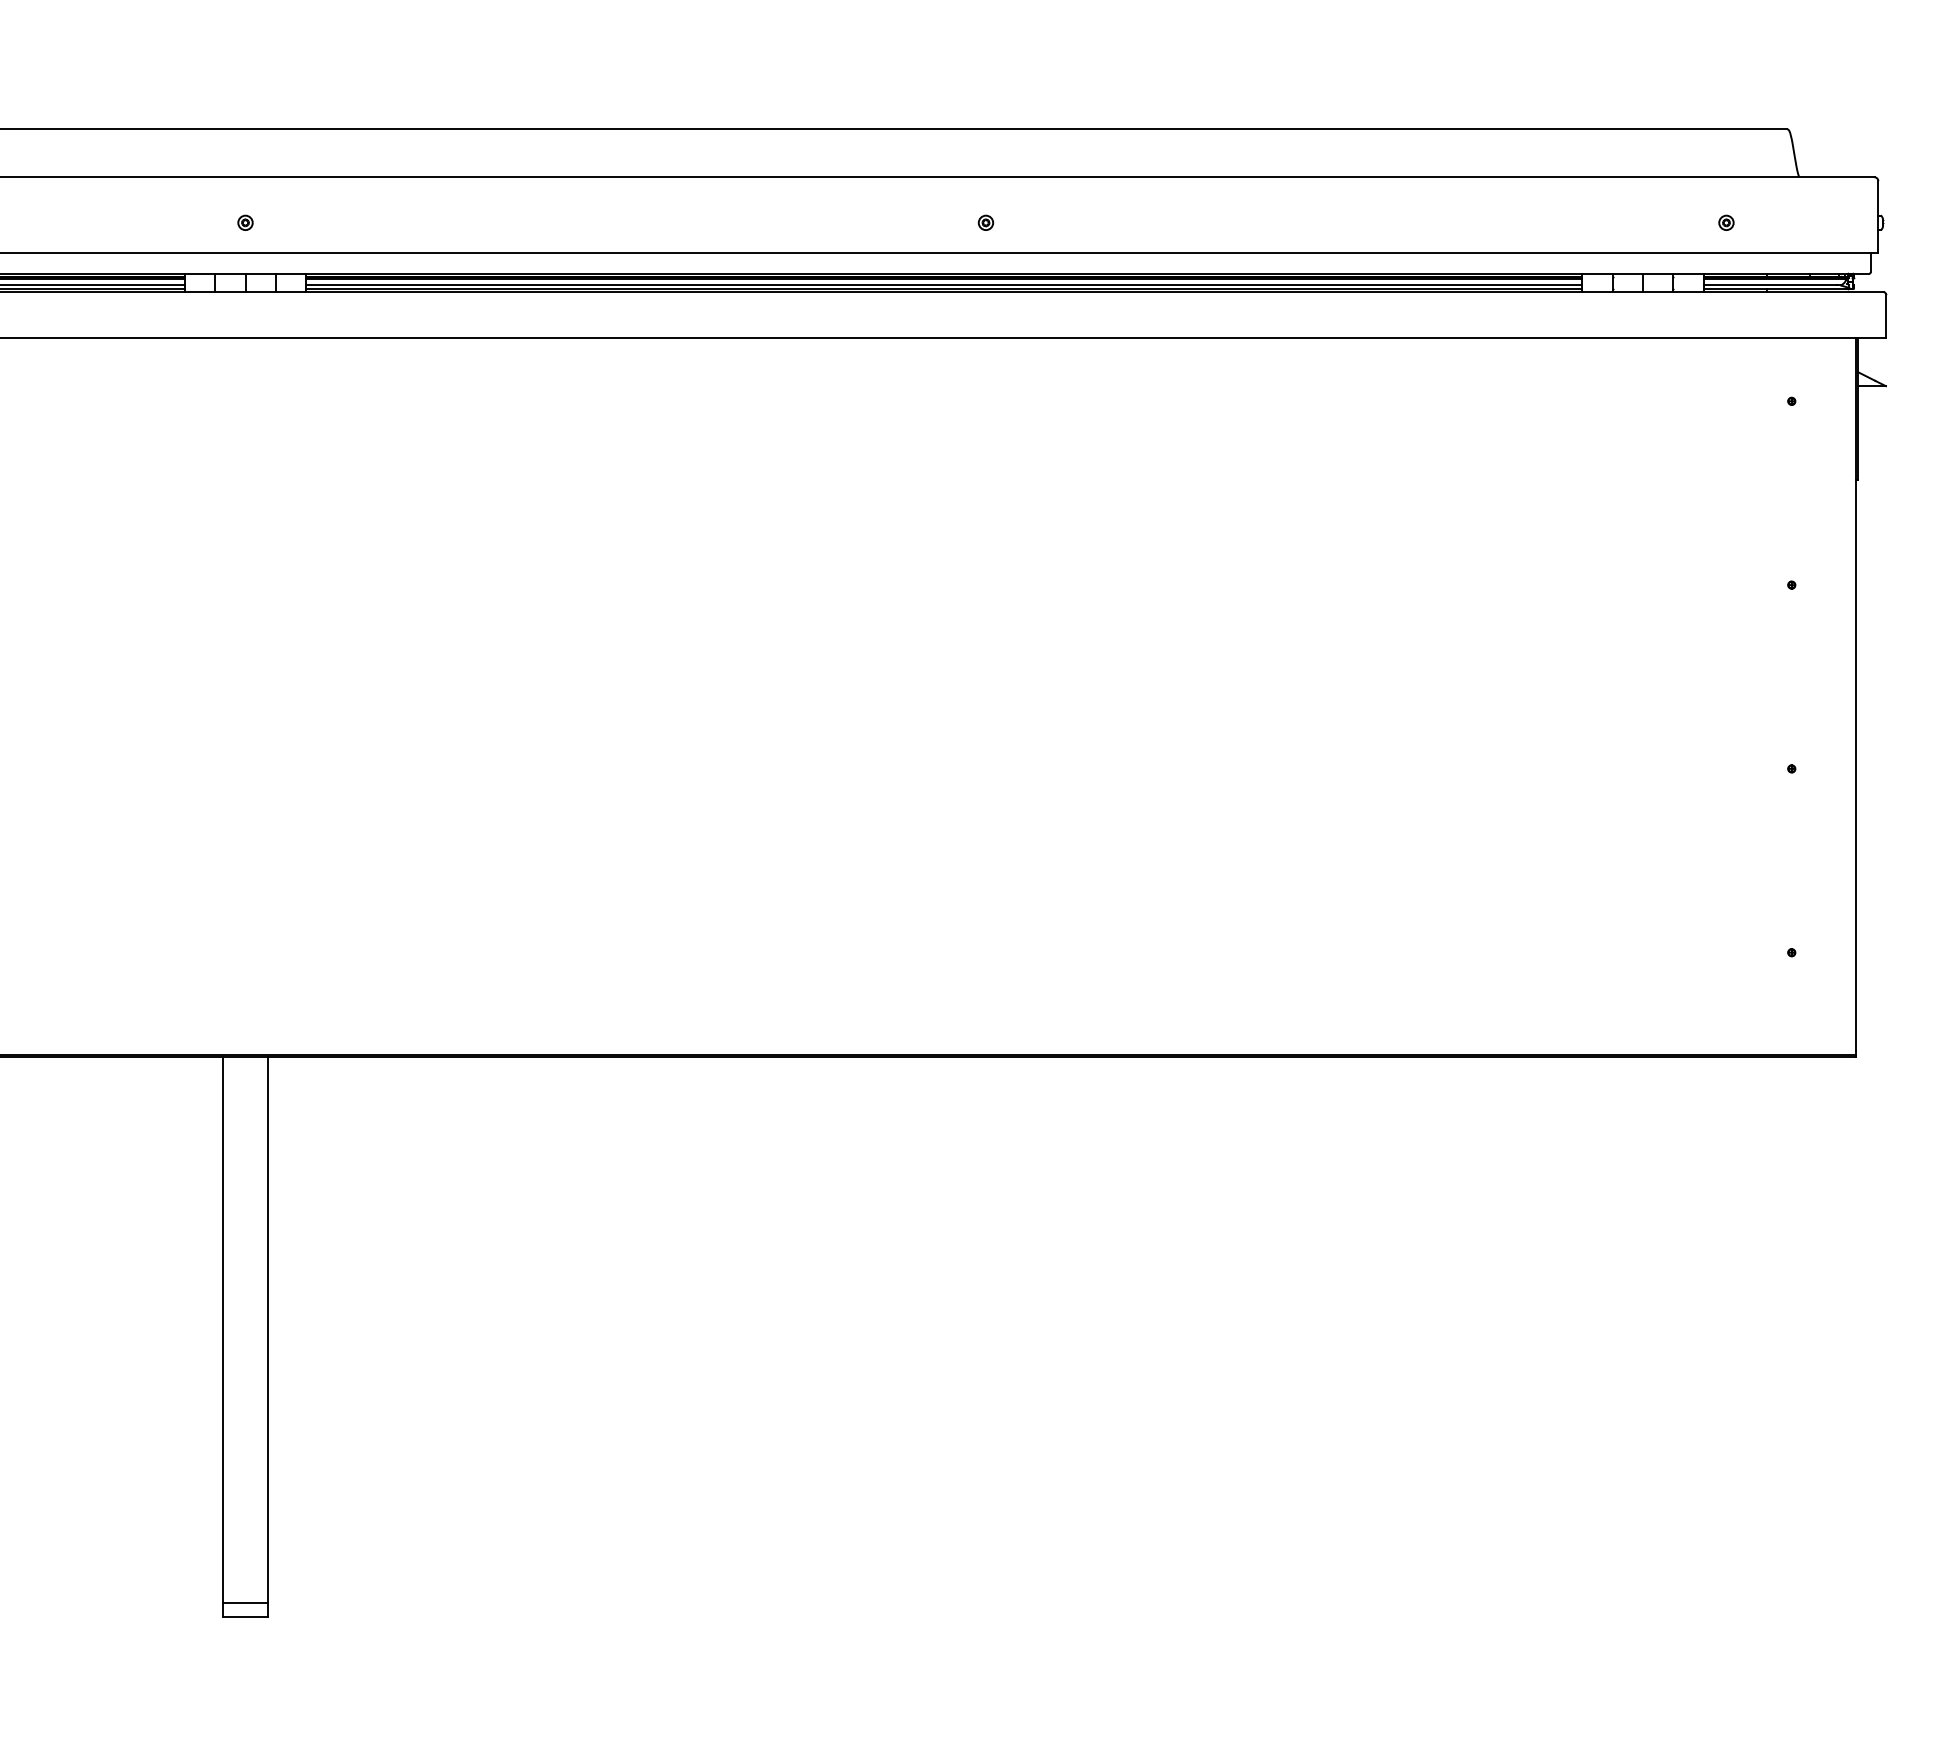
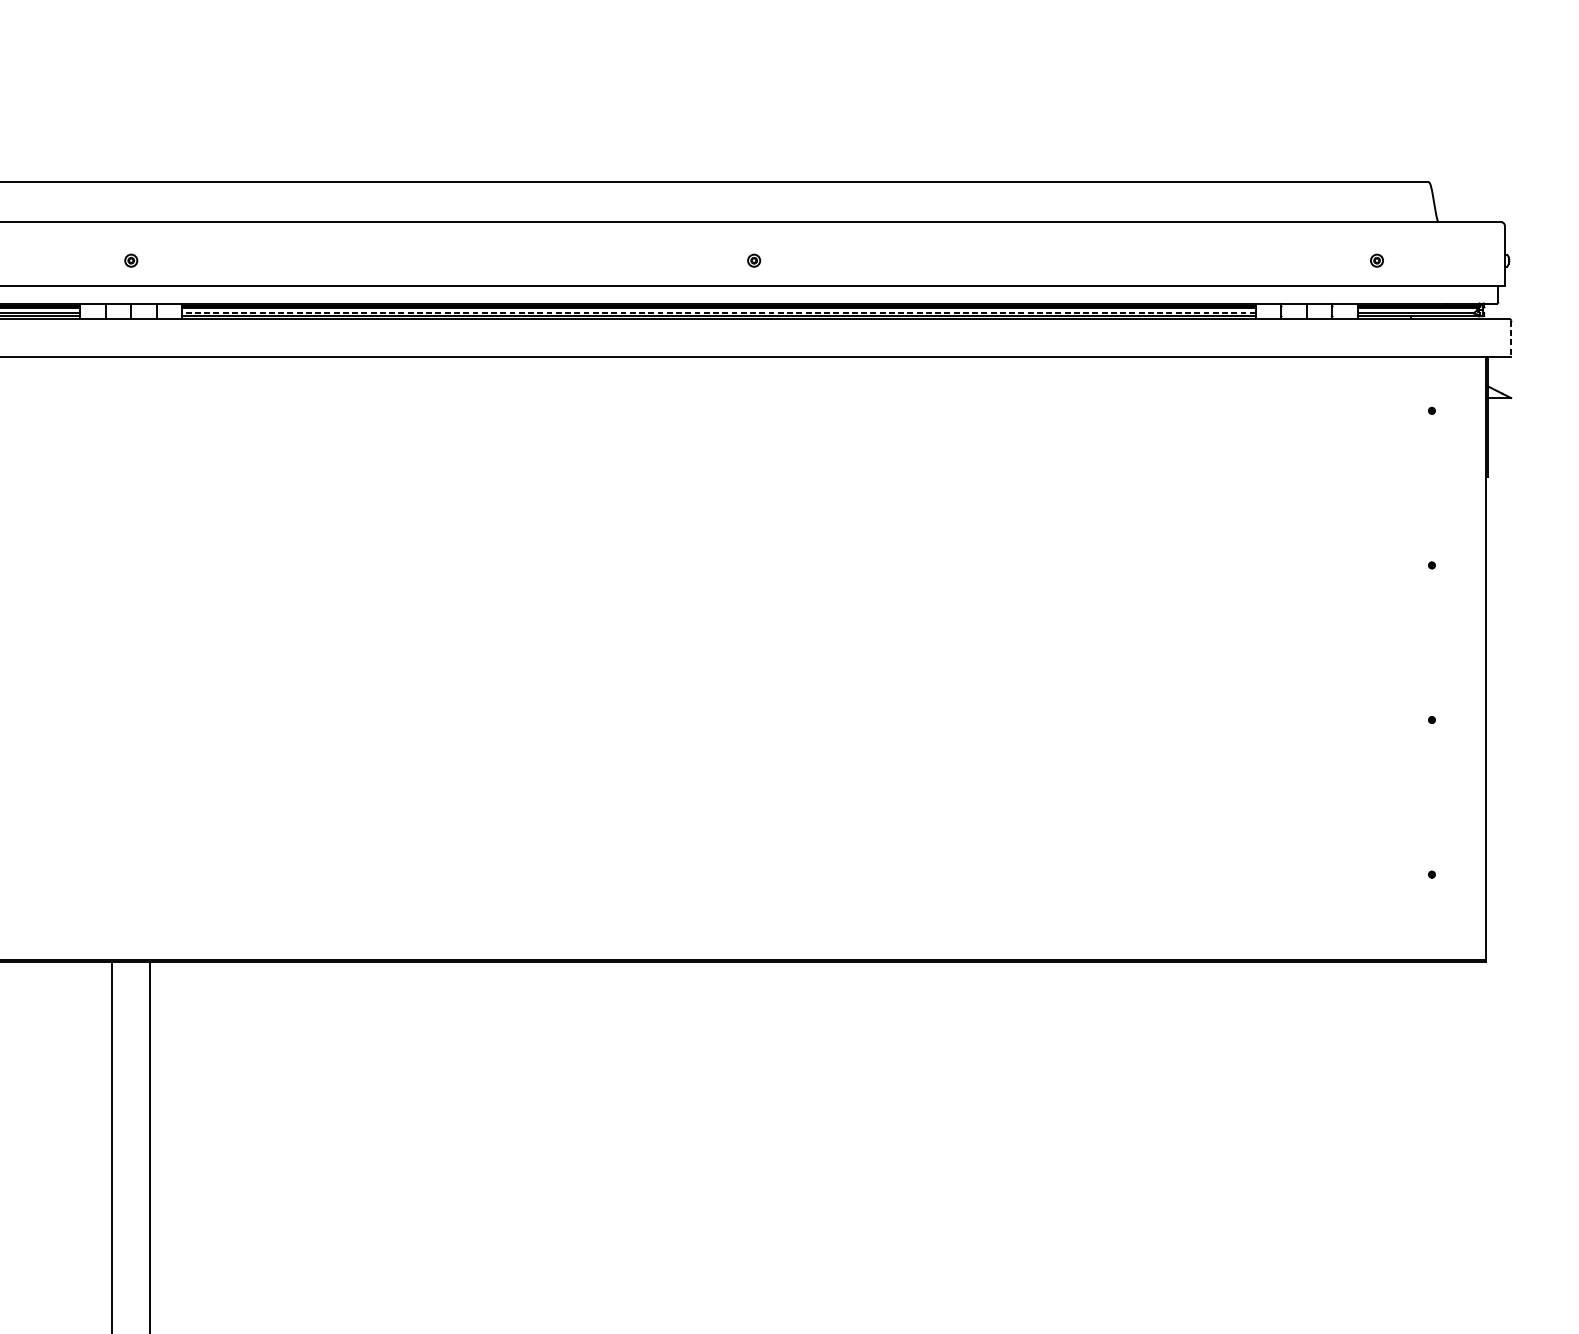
line: (944, 284) -> (719, 312), solid -> dashed
line: (1885, 316) -> (1510, 339), solid -> dashed

